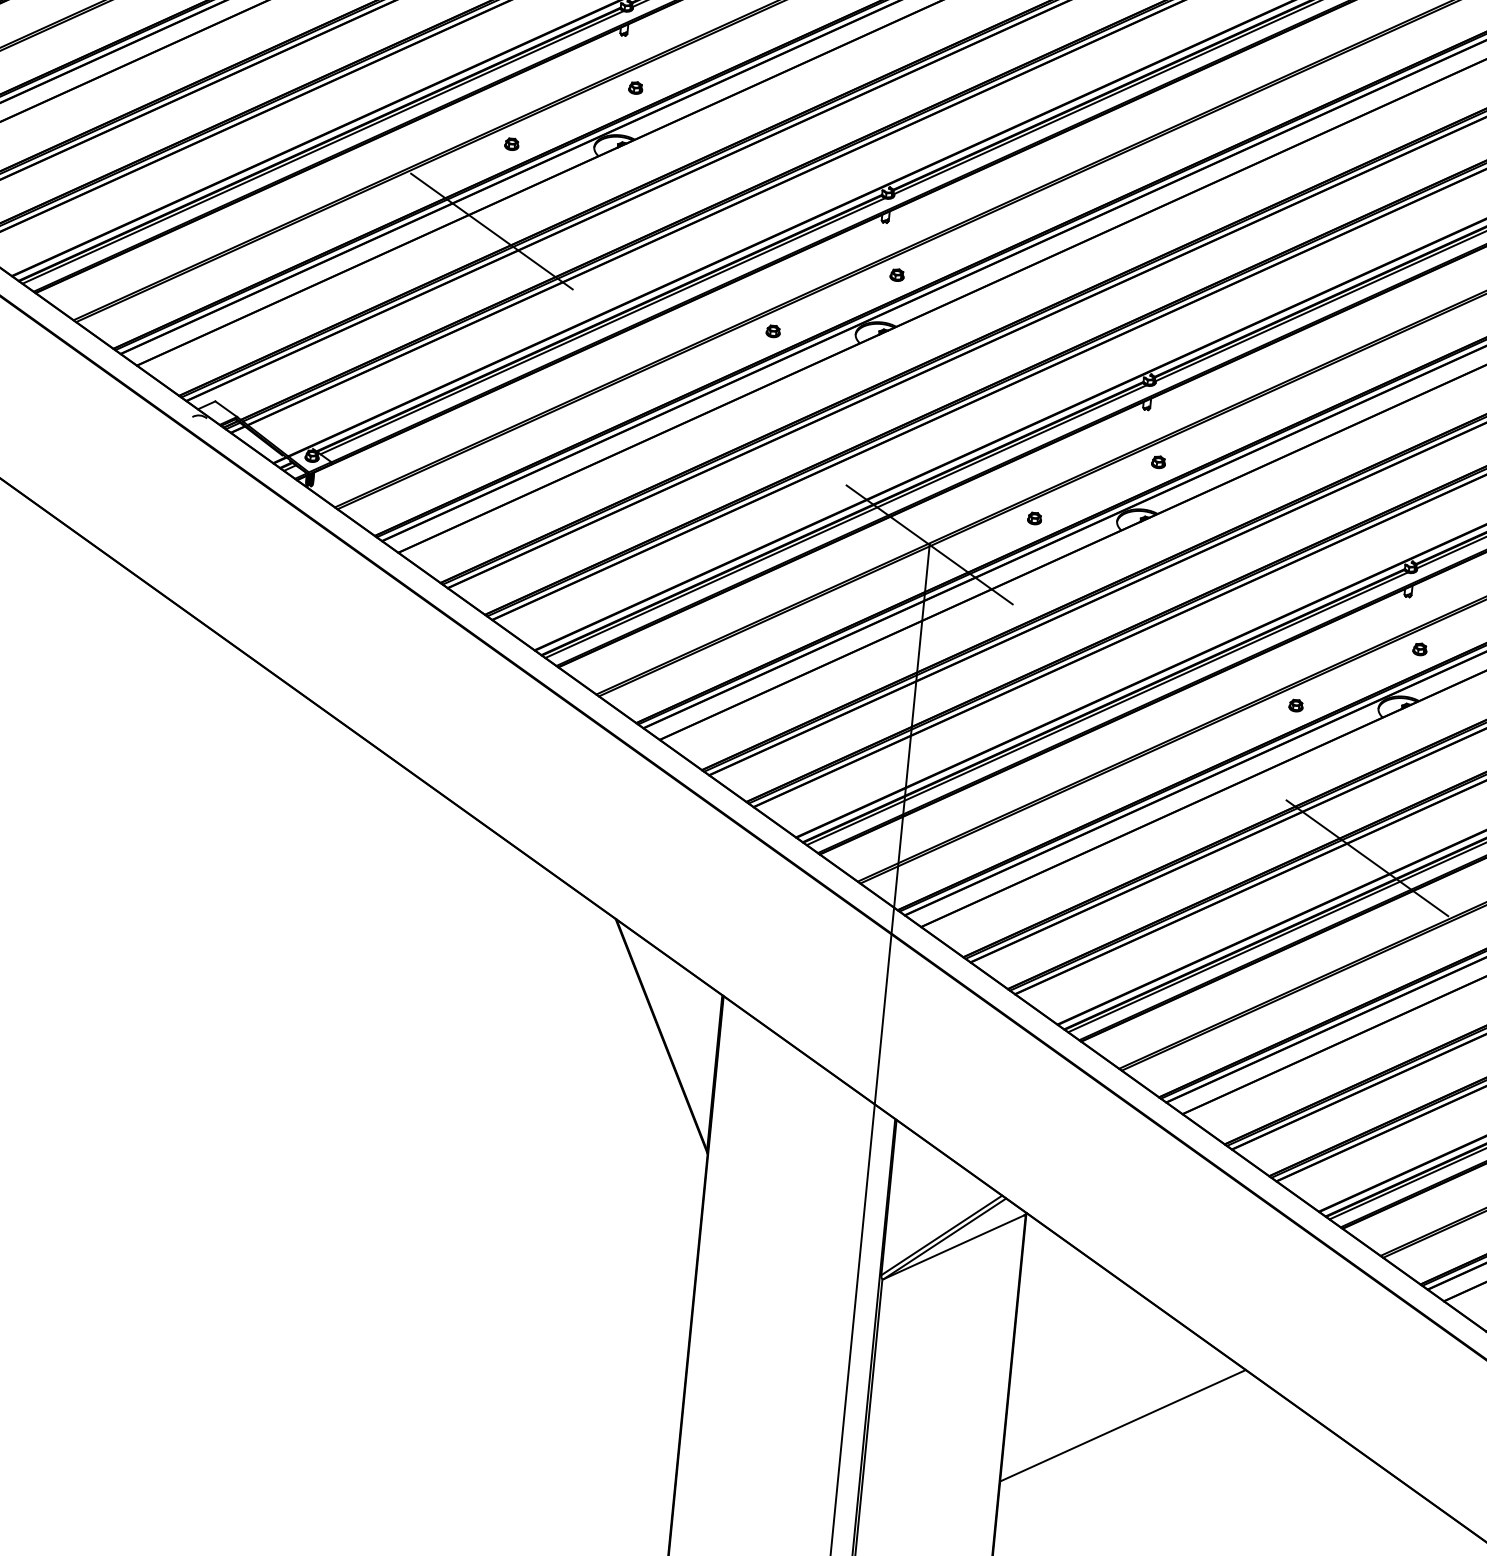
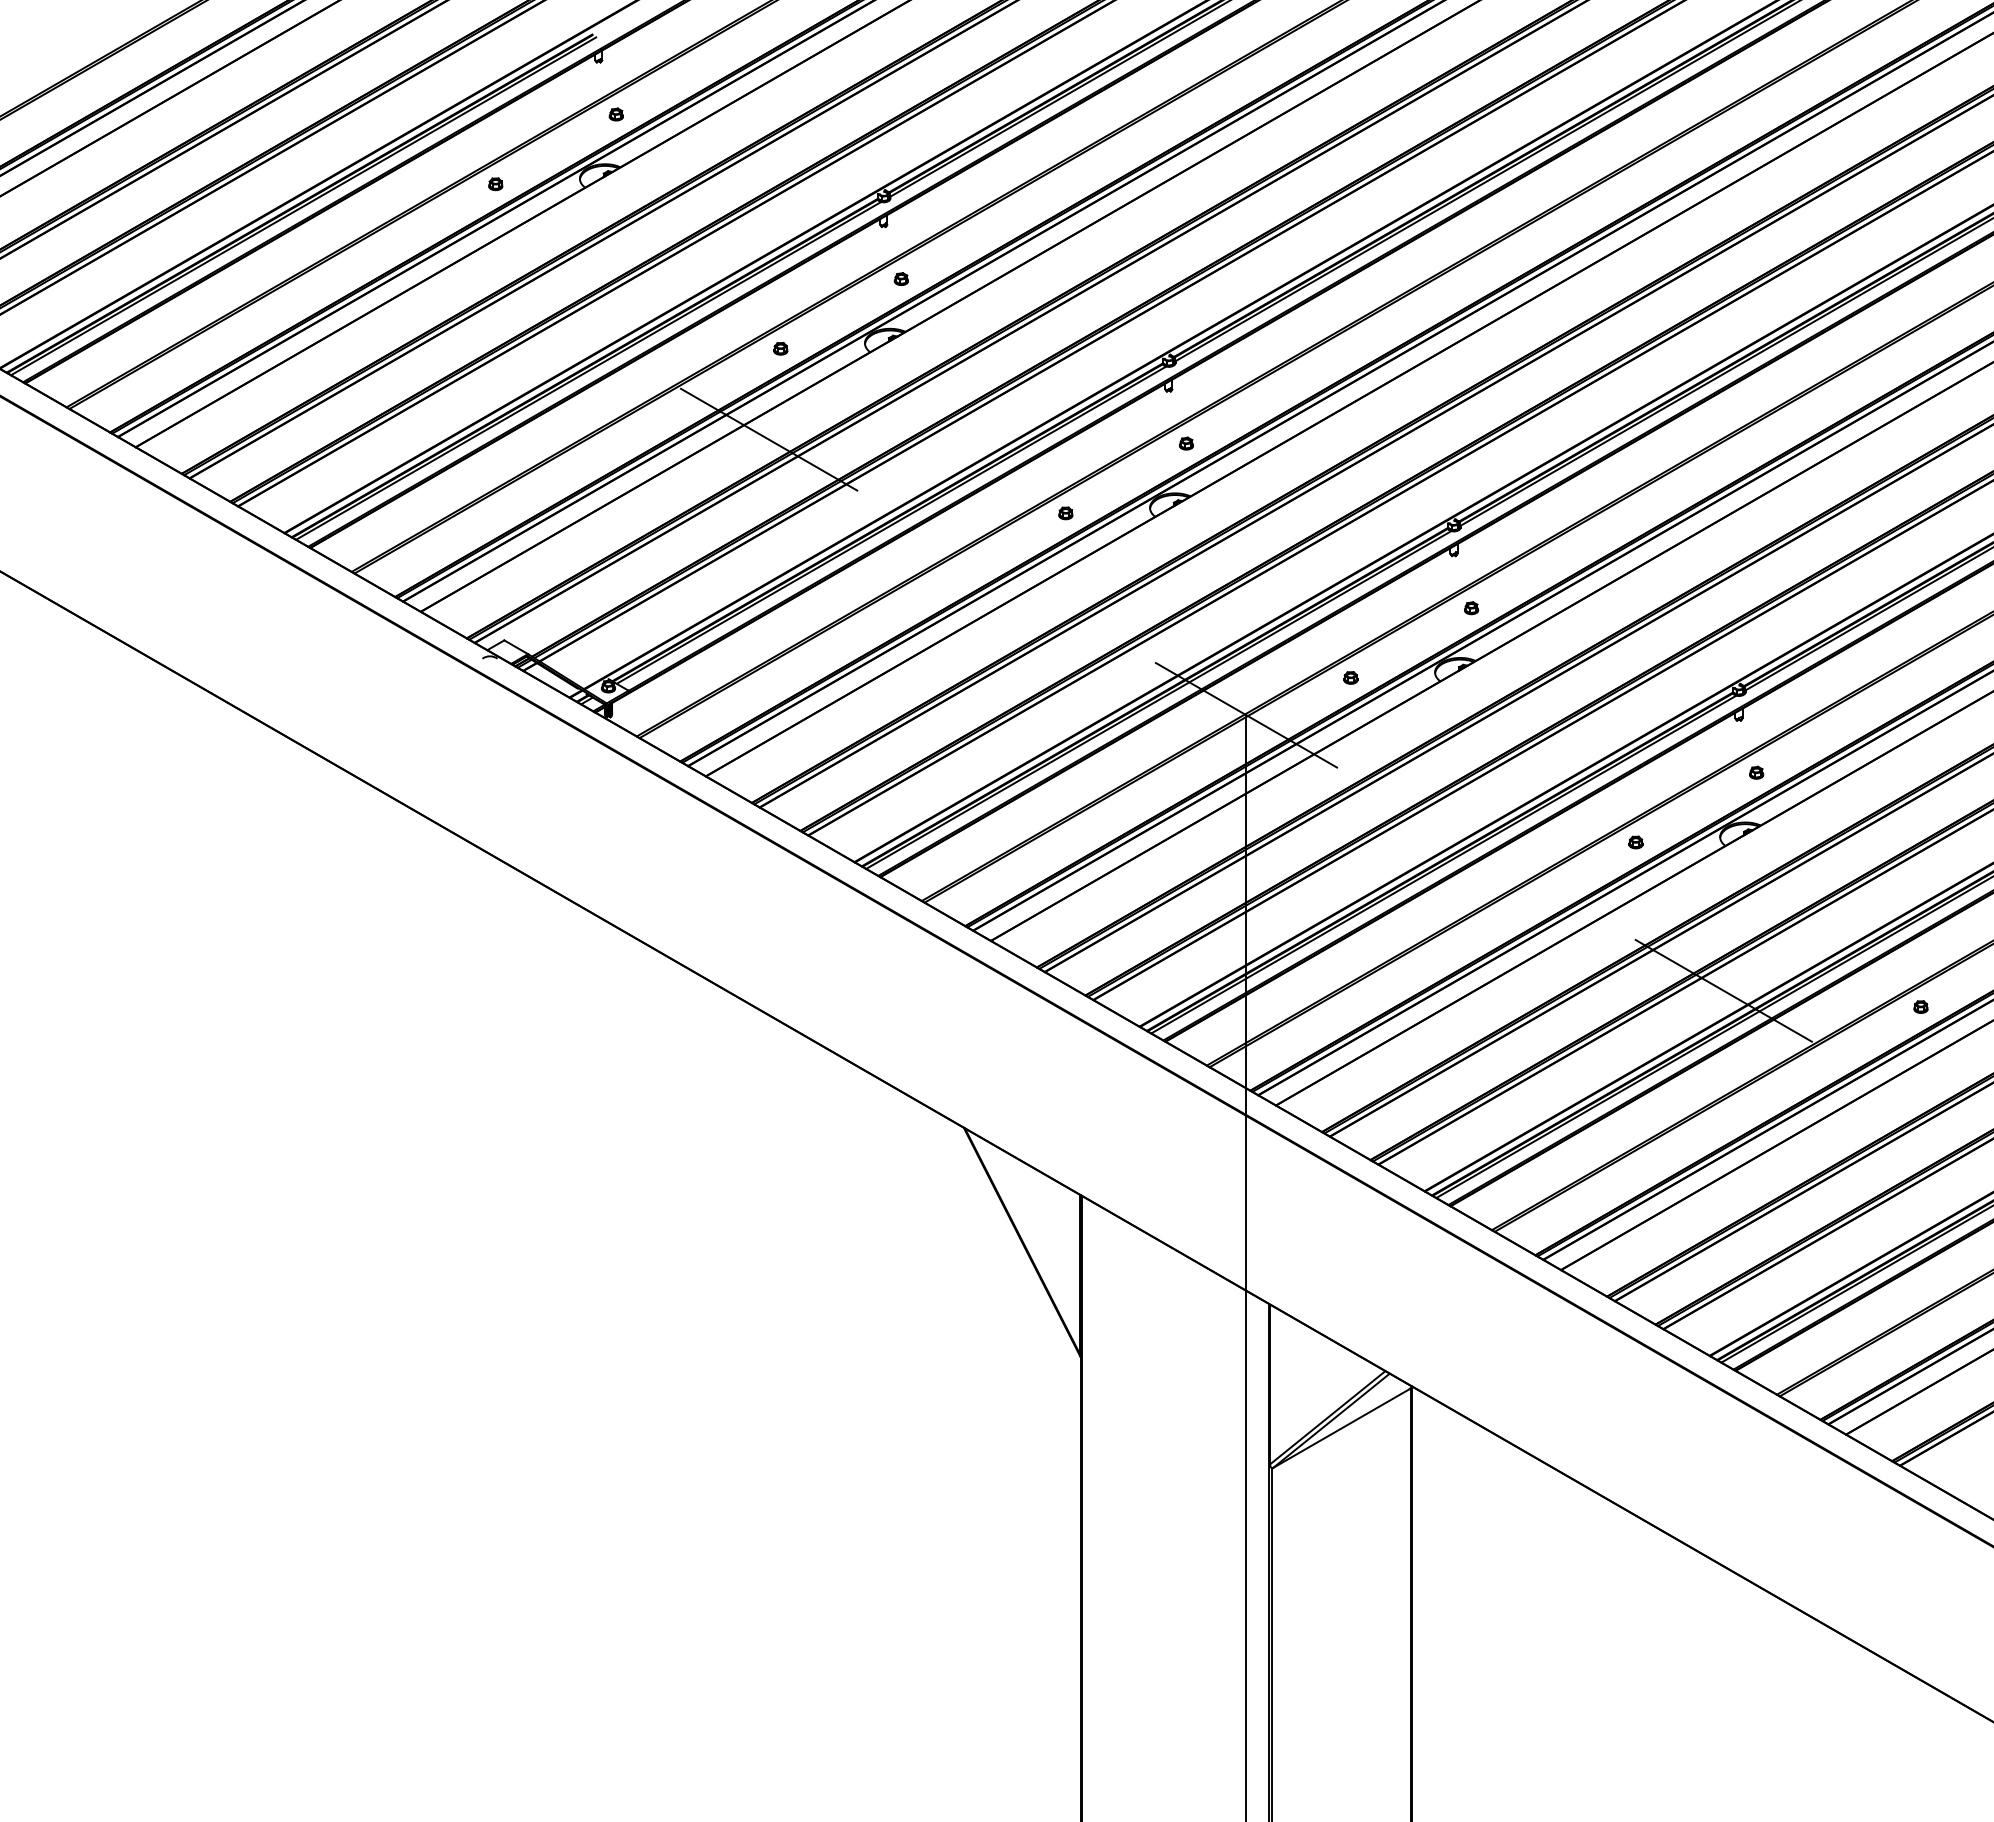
line: (1123, 1425) -> (1531, 1593), removed

